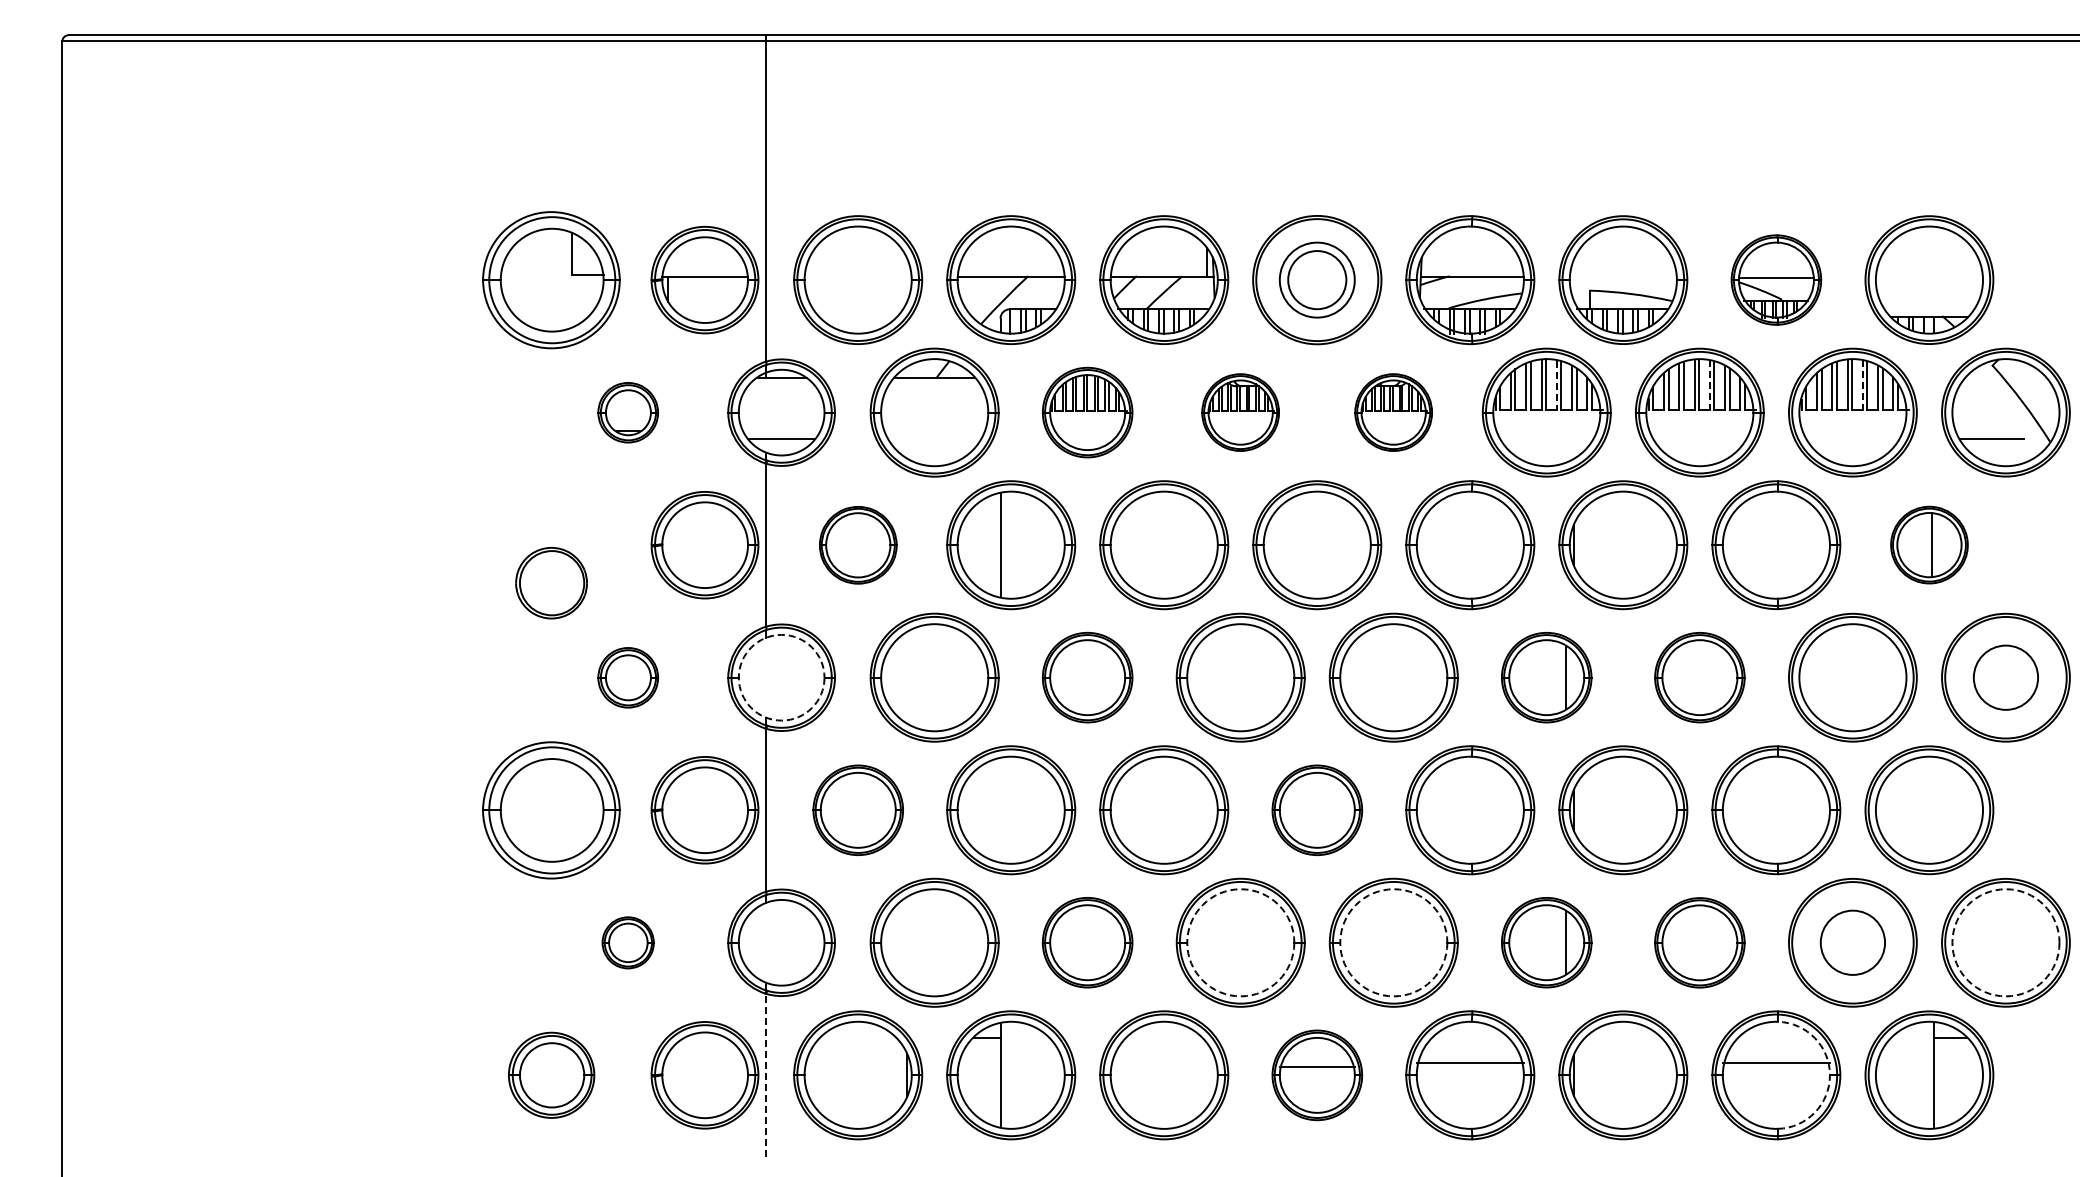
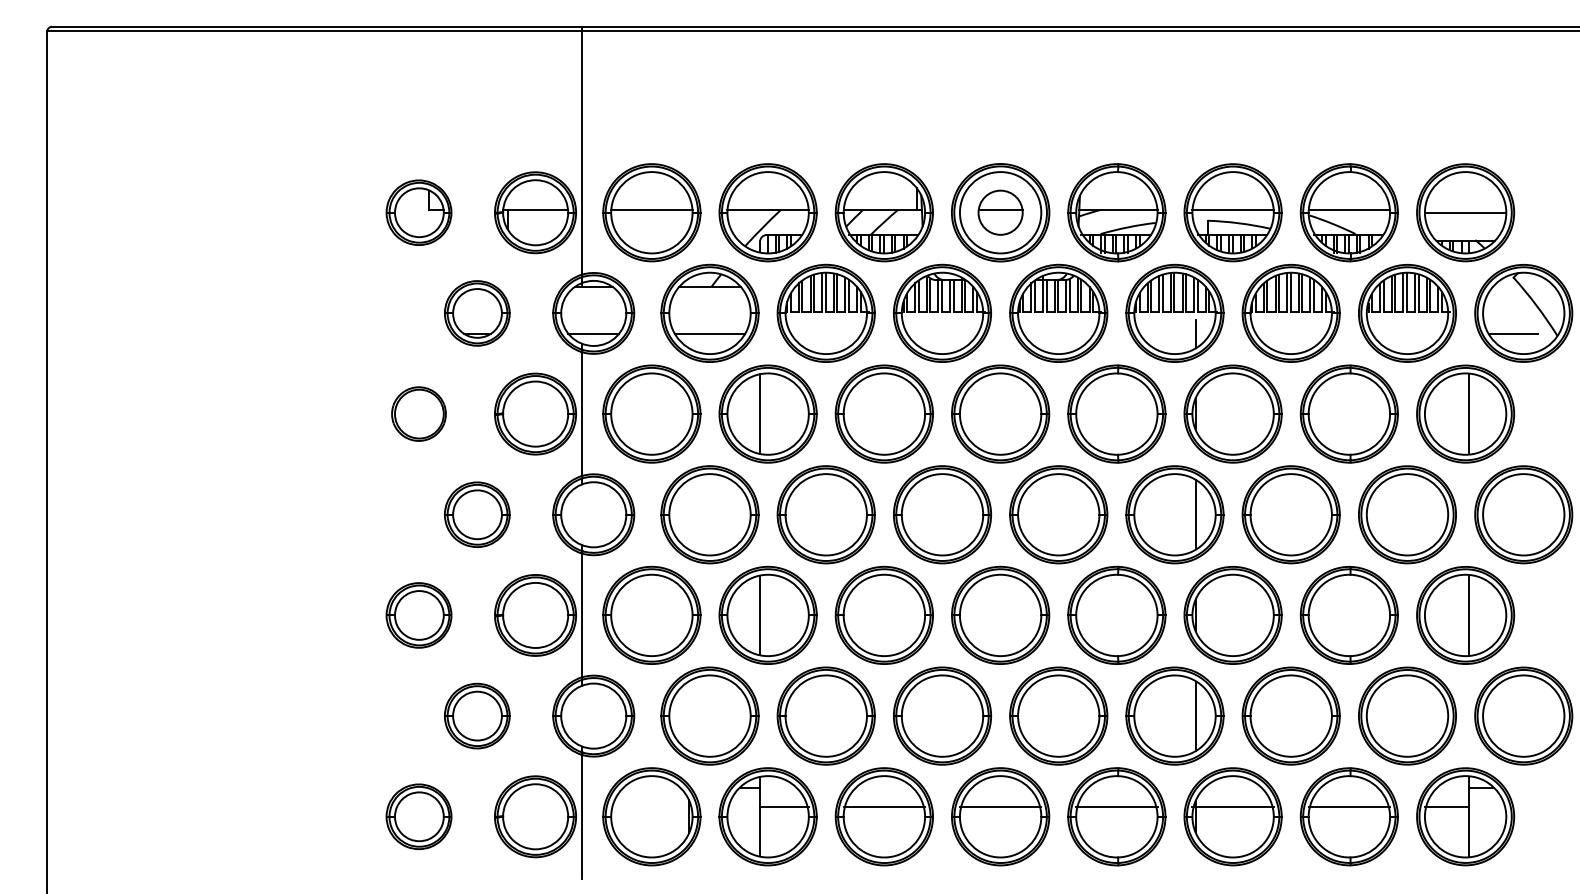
line: (857, 277) -> (651, 210), added
line: (1317, 277) -> (1000, 210), added
line: (1622, 277) -> (1232, 210), added
part: (551, 279) -> (418, 212), size x0.62
circle: (1316, 279) -> (1000, 212), size x1.43
part: (1776, 279) -> (1349, 212), size x1.43
line: (1929, 280) -> (1465, 213), added
line: (1556, 385) -> (1182, 292), dashed -> solid
line: (1709, 385) -> (1298, 292), dashed -> solid
line: (1862, 385) -> (1414, 292), dashed -> solid
part: (627, 412) -> (476, 313), size x1.43
part: (1087, 412) -> (826, 313), size x1.43
part: (1240, 412) -> (942, 313), size x1.67
part: (1393, 412) -> (1058, 313), size x1.67
line: (1574, 438) -> (1196, 333), added
line: (934, 439) -> (709, 333), added
part: (1929, 544) -> (1465, 413), size x1.67
part: (858, 545) -> (652, 414), size x1.67
part: (551, 583) -> (418, 414), moved
part: (627, 677) -> (476, 514), size x1.43
circle: (781, 677) -> (593, 514), dashed -> solid
part: (1087, 677) -> (826, 514), size x1.43
part: (1546, 677) -> (1174, 514), size x1.43
part: (1699, 677) -> (1290, 514), size x1.43
circle: (2005, 677) -> (1523, 514), size x1.67
part: (551, 809) -> (418, 614), size x0.62
line: (1000, 809) -> (759, 614), added
part: (858, 810) -> (652, 615), size x1.43
part: (1317, 810) -> (1000, 615), size x1.43
line: (1934, 810) -> (1469, 615), added
part: (627, 942) -> (476, 715), size x1.67
part: (1087, 942) -> (826, 715), size x1.43
circle: (1240, 942) -> (942, 715), dashed -> solid
circle: (1393, 942) -> (1058, 715), dashed -> solid
part: (1546, 942) -> (1174, 715), size x1.43
part: (1699, 942) -> (1290, 715), size x1.43
circle: (1852, 942) -> (1407, 715), size x1.67
circle: (2005, 942) -> (1523, 715), dashed -> solid
line: (1032, 1062) -> (784, 807), added
line: (1163, 1062) -> (883, 807), added
line: (1622, 1062) -> (1232, 807), added
line: (1904, 1062) -> (1446, 807), added
line: (766, 1074) -> (582, 816), dashed -> solid
part: (1317, 1075) -> (1000, 816), size x1.43
arc: (1829, 1075) -> (1389, 816), dashed -> solid

